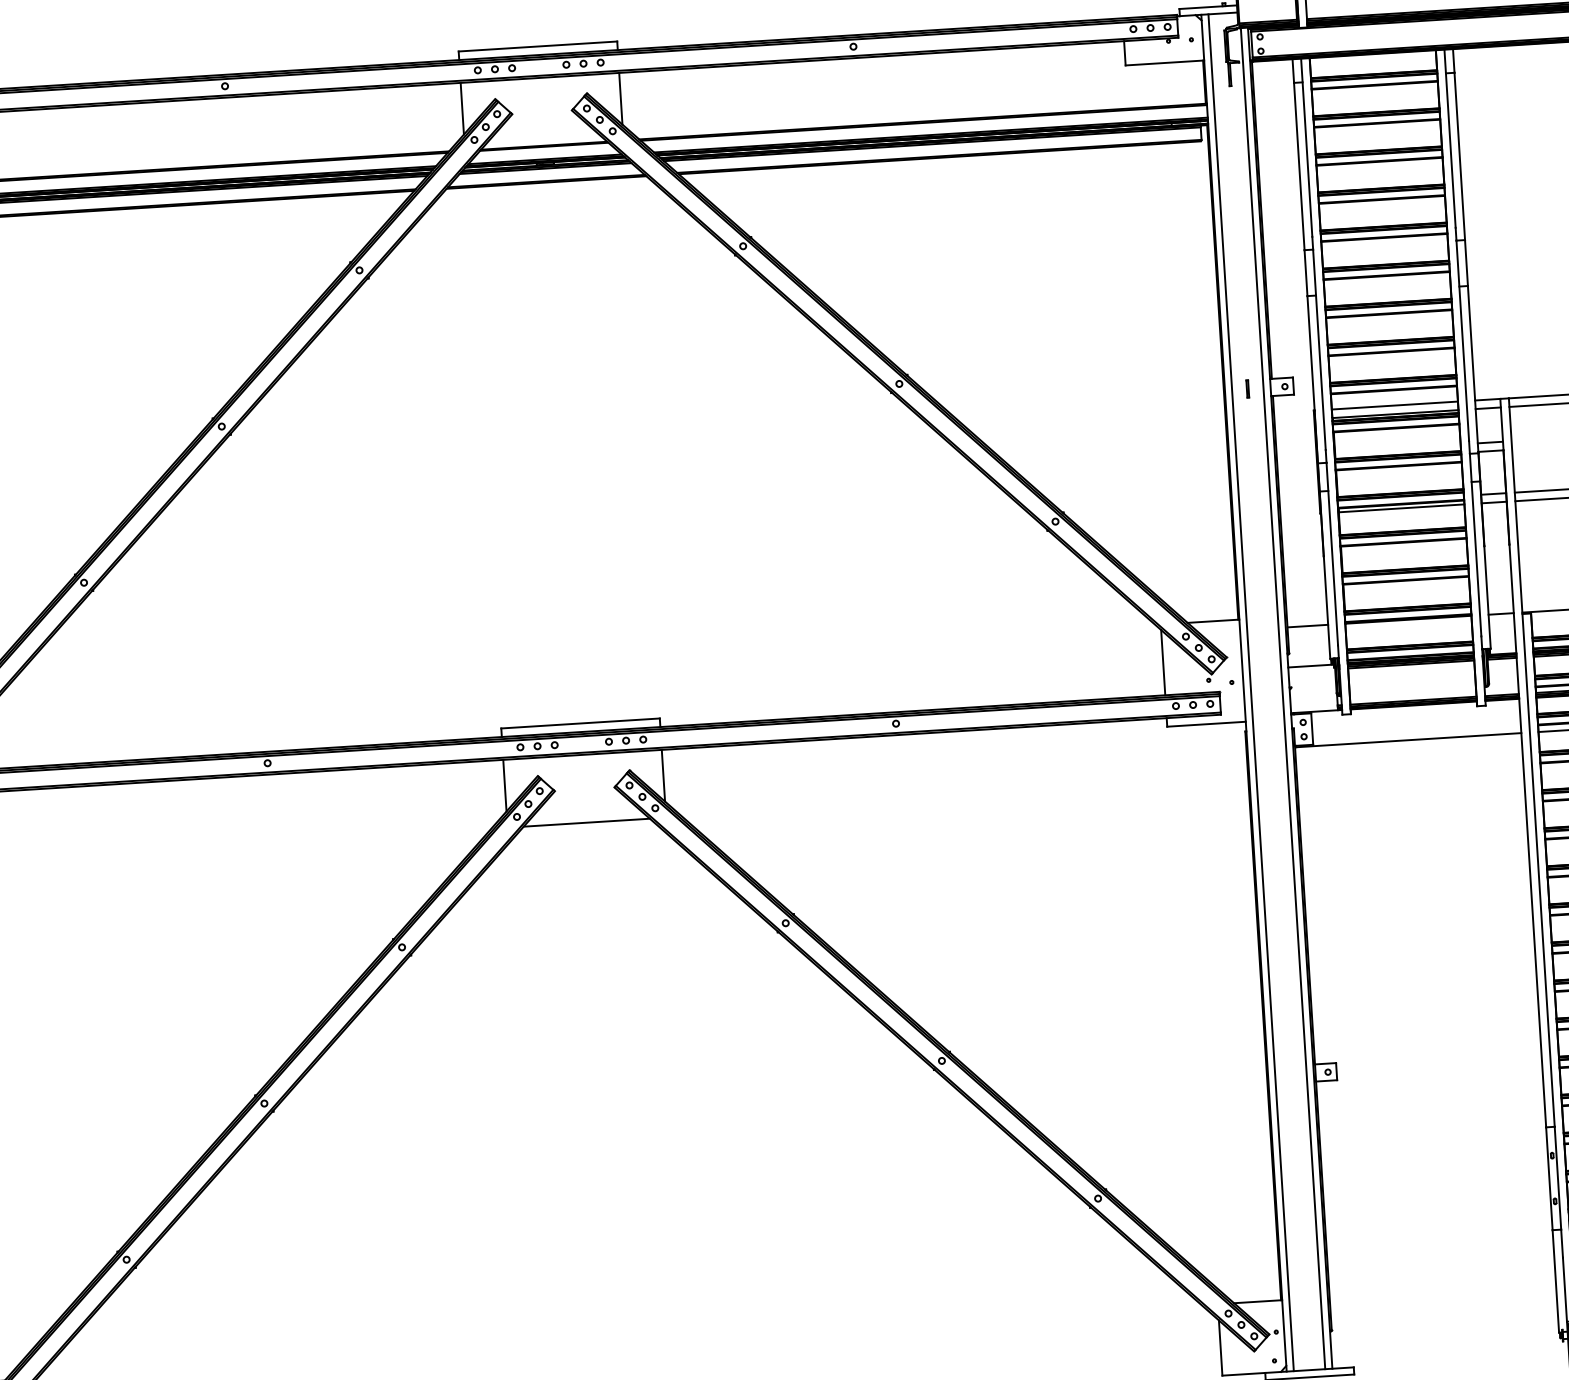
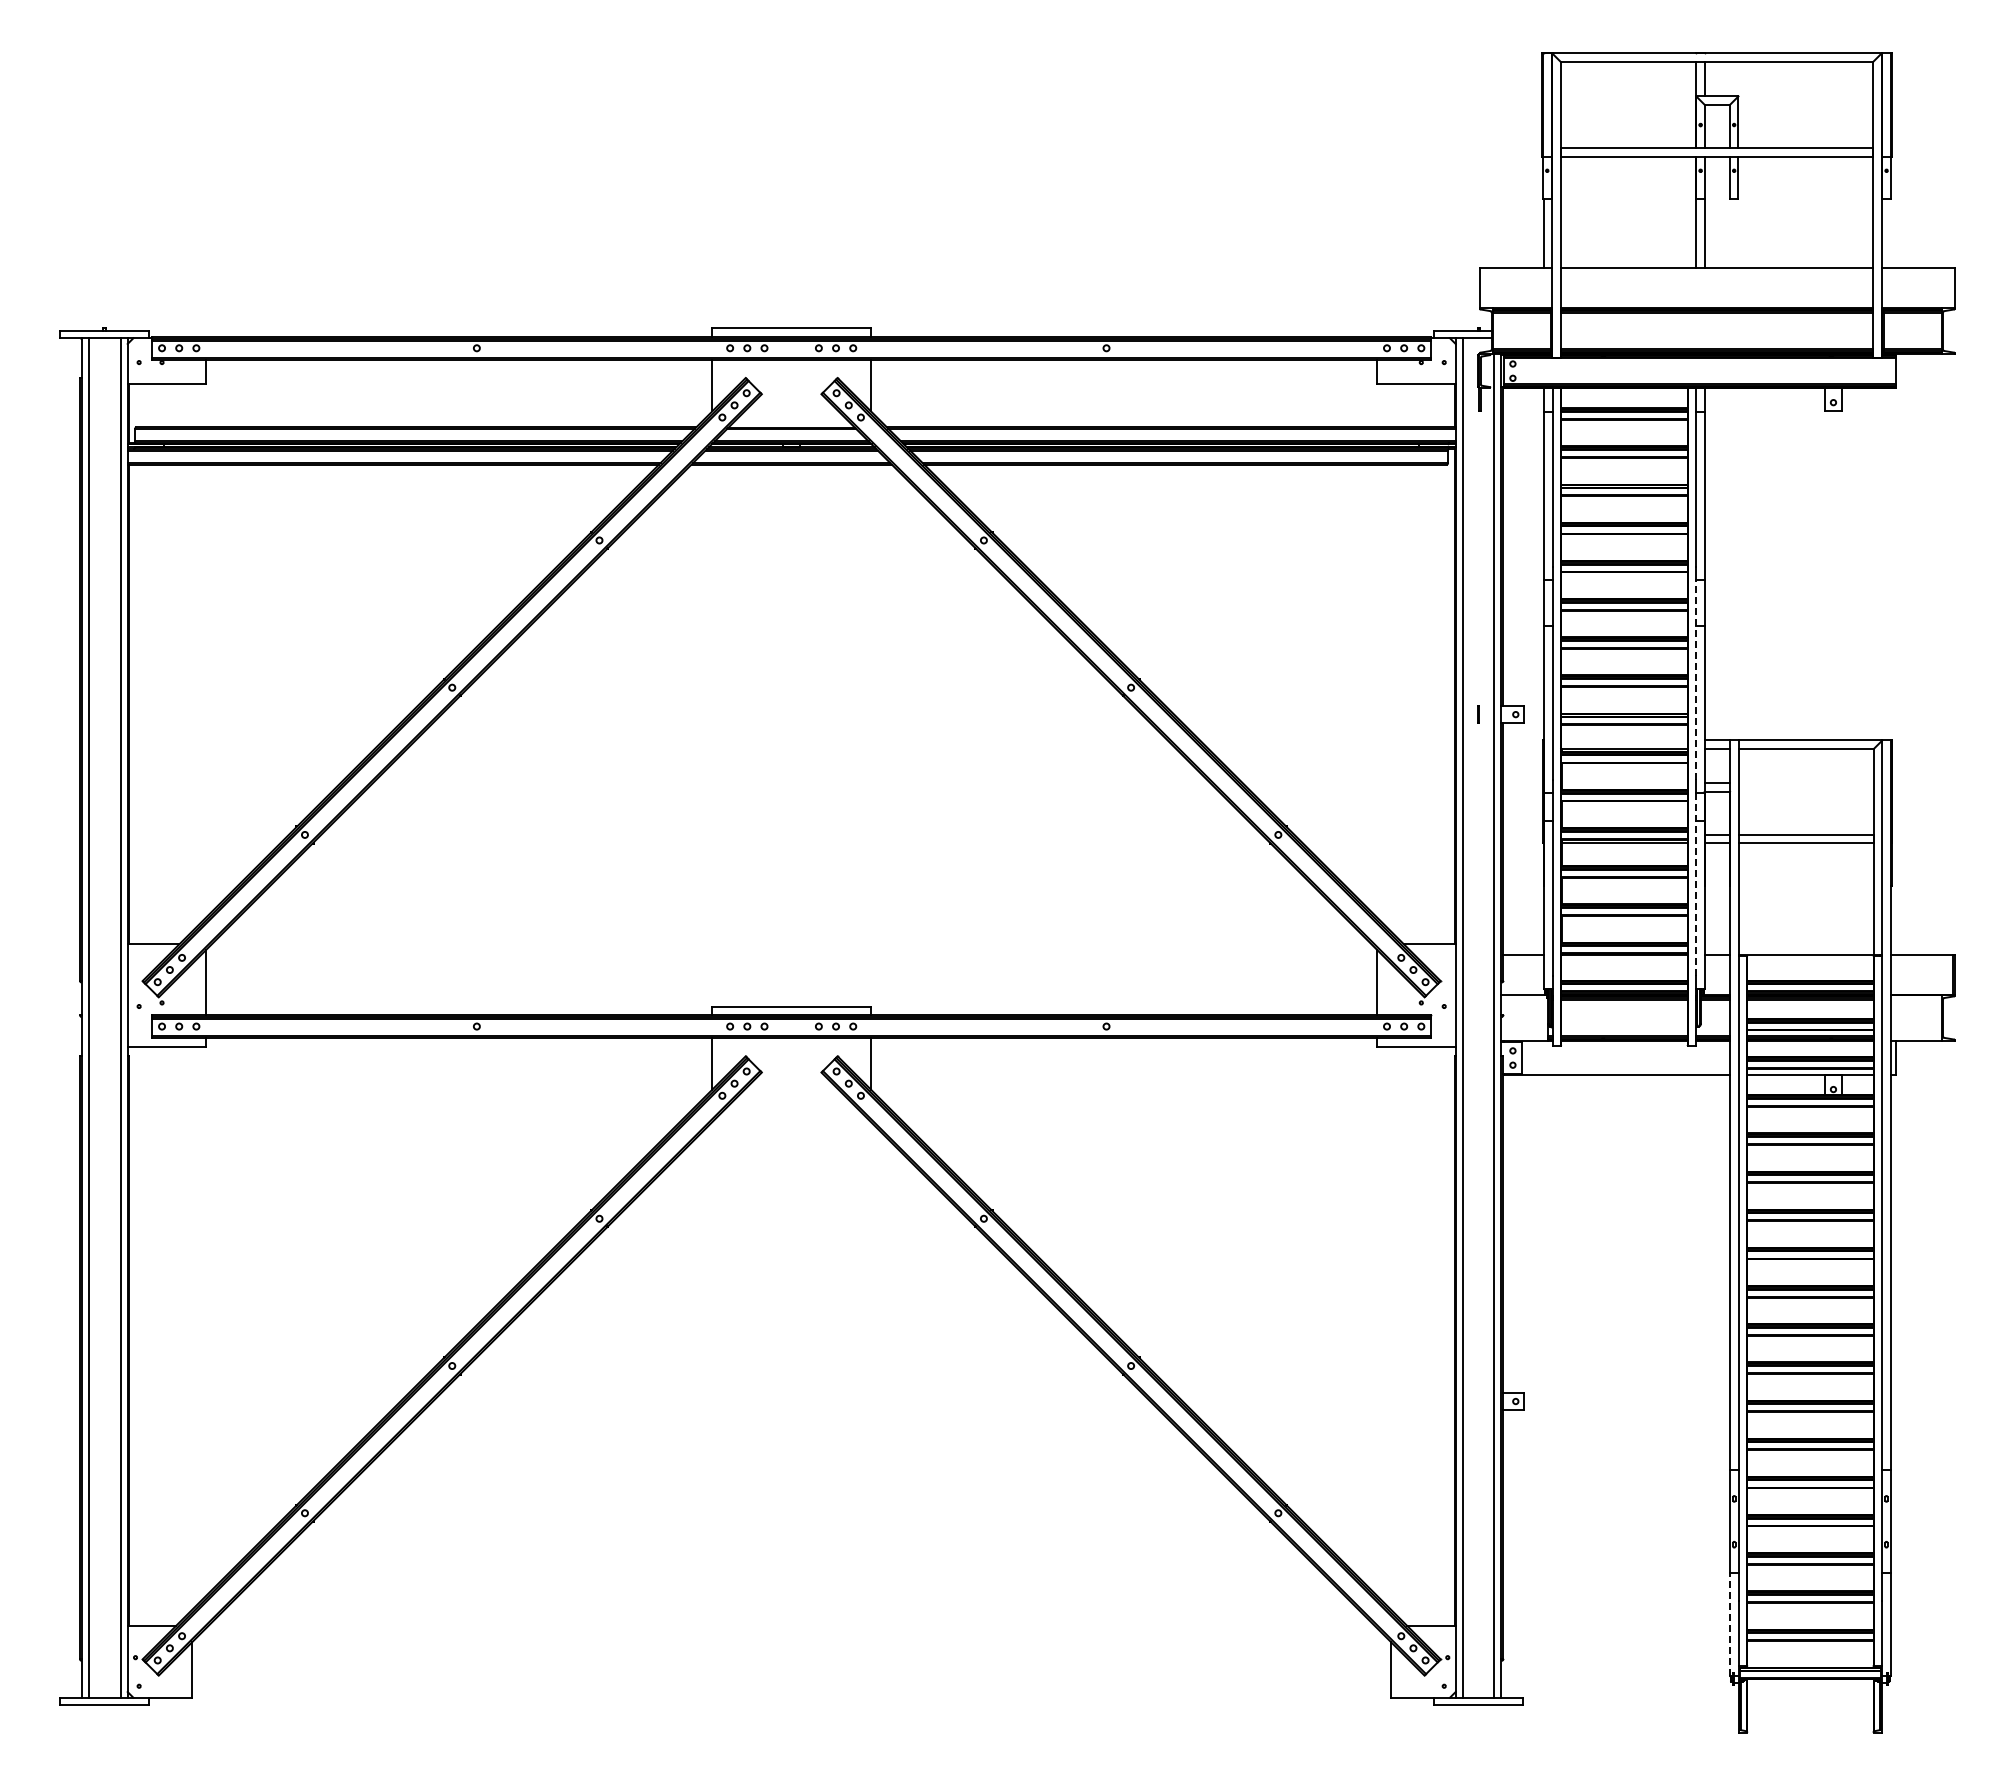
line: (1463, 340) -> (1696, 679), solid -> dashed
line: (1395, 405) -> (1624, 740), removed
line: (1475, 544) -> (1696, 884), solid -> dashed
line: (586, 822) -> (791, 1105), removed
line: (1555, 1281) -> (1729, 1624), solid -> dashed

